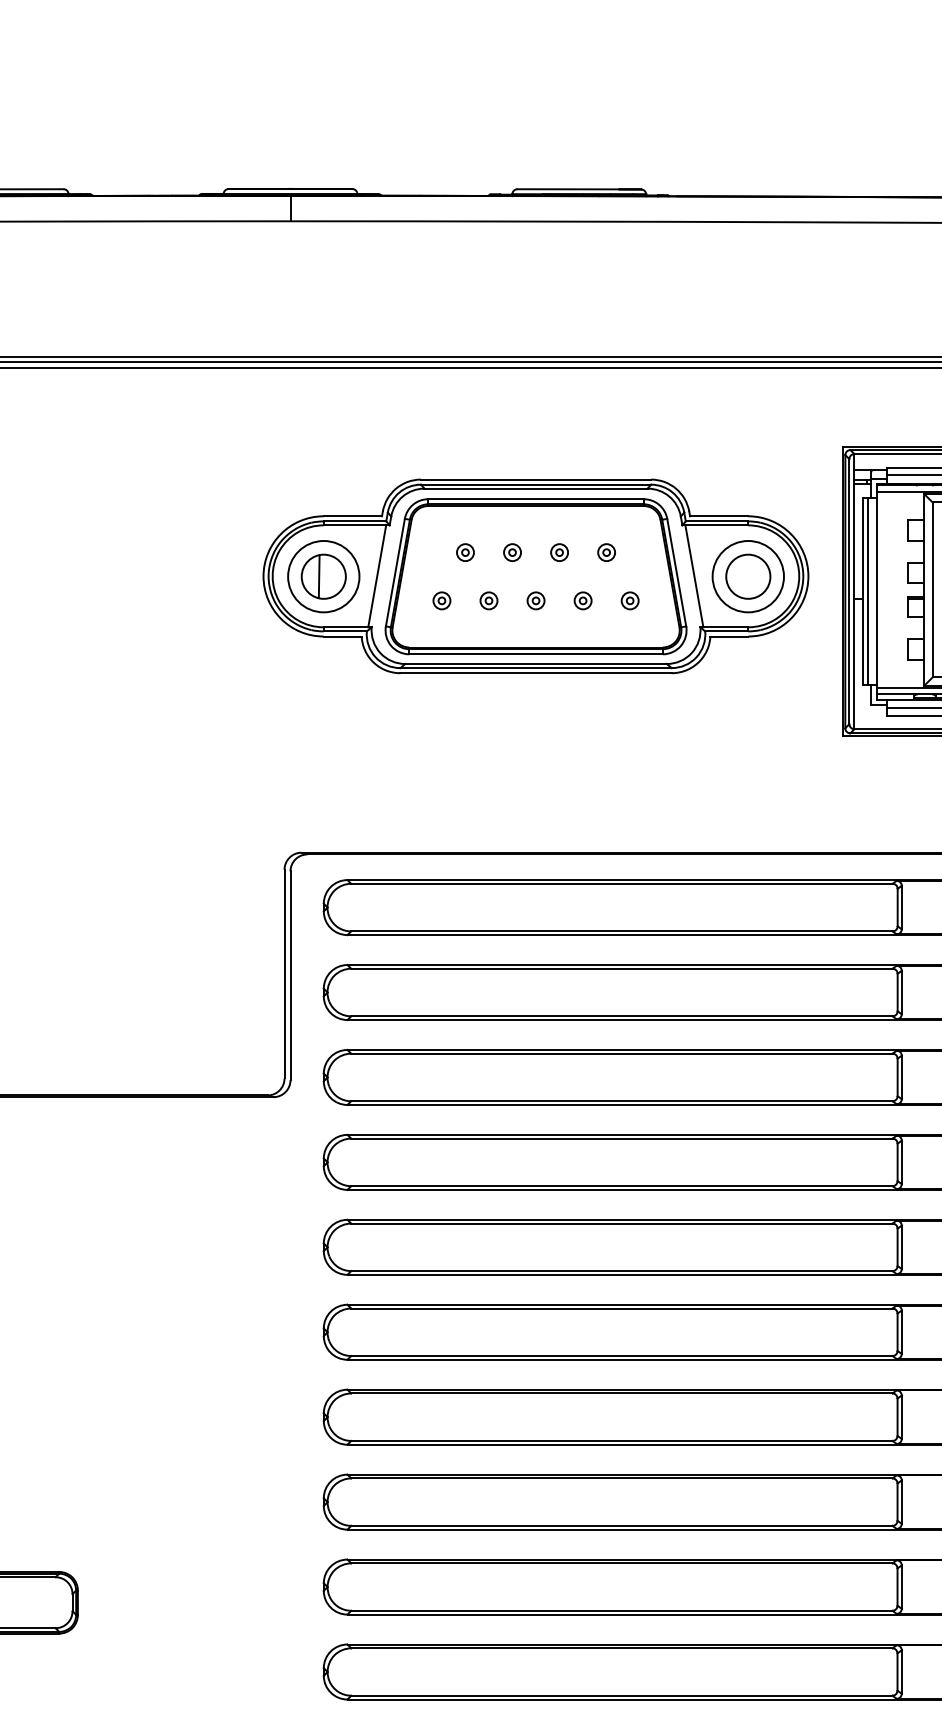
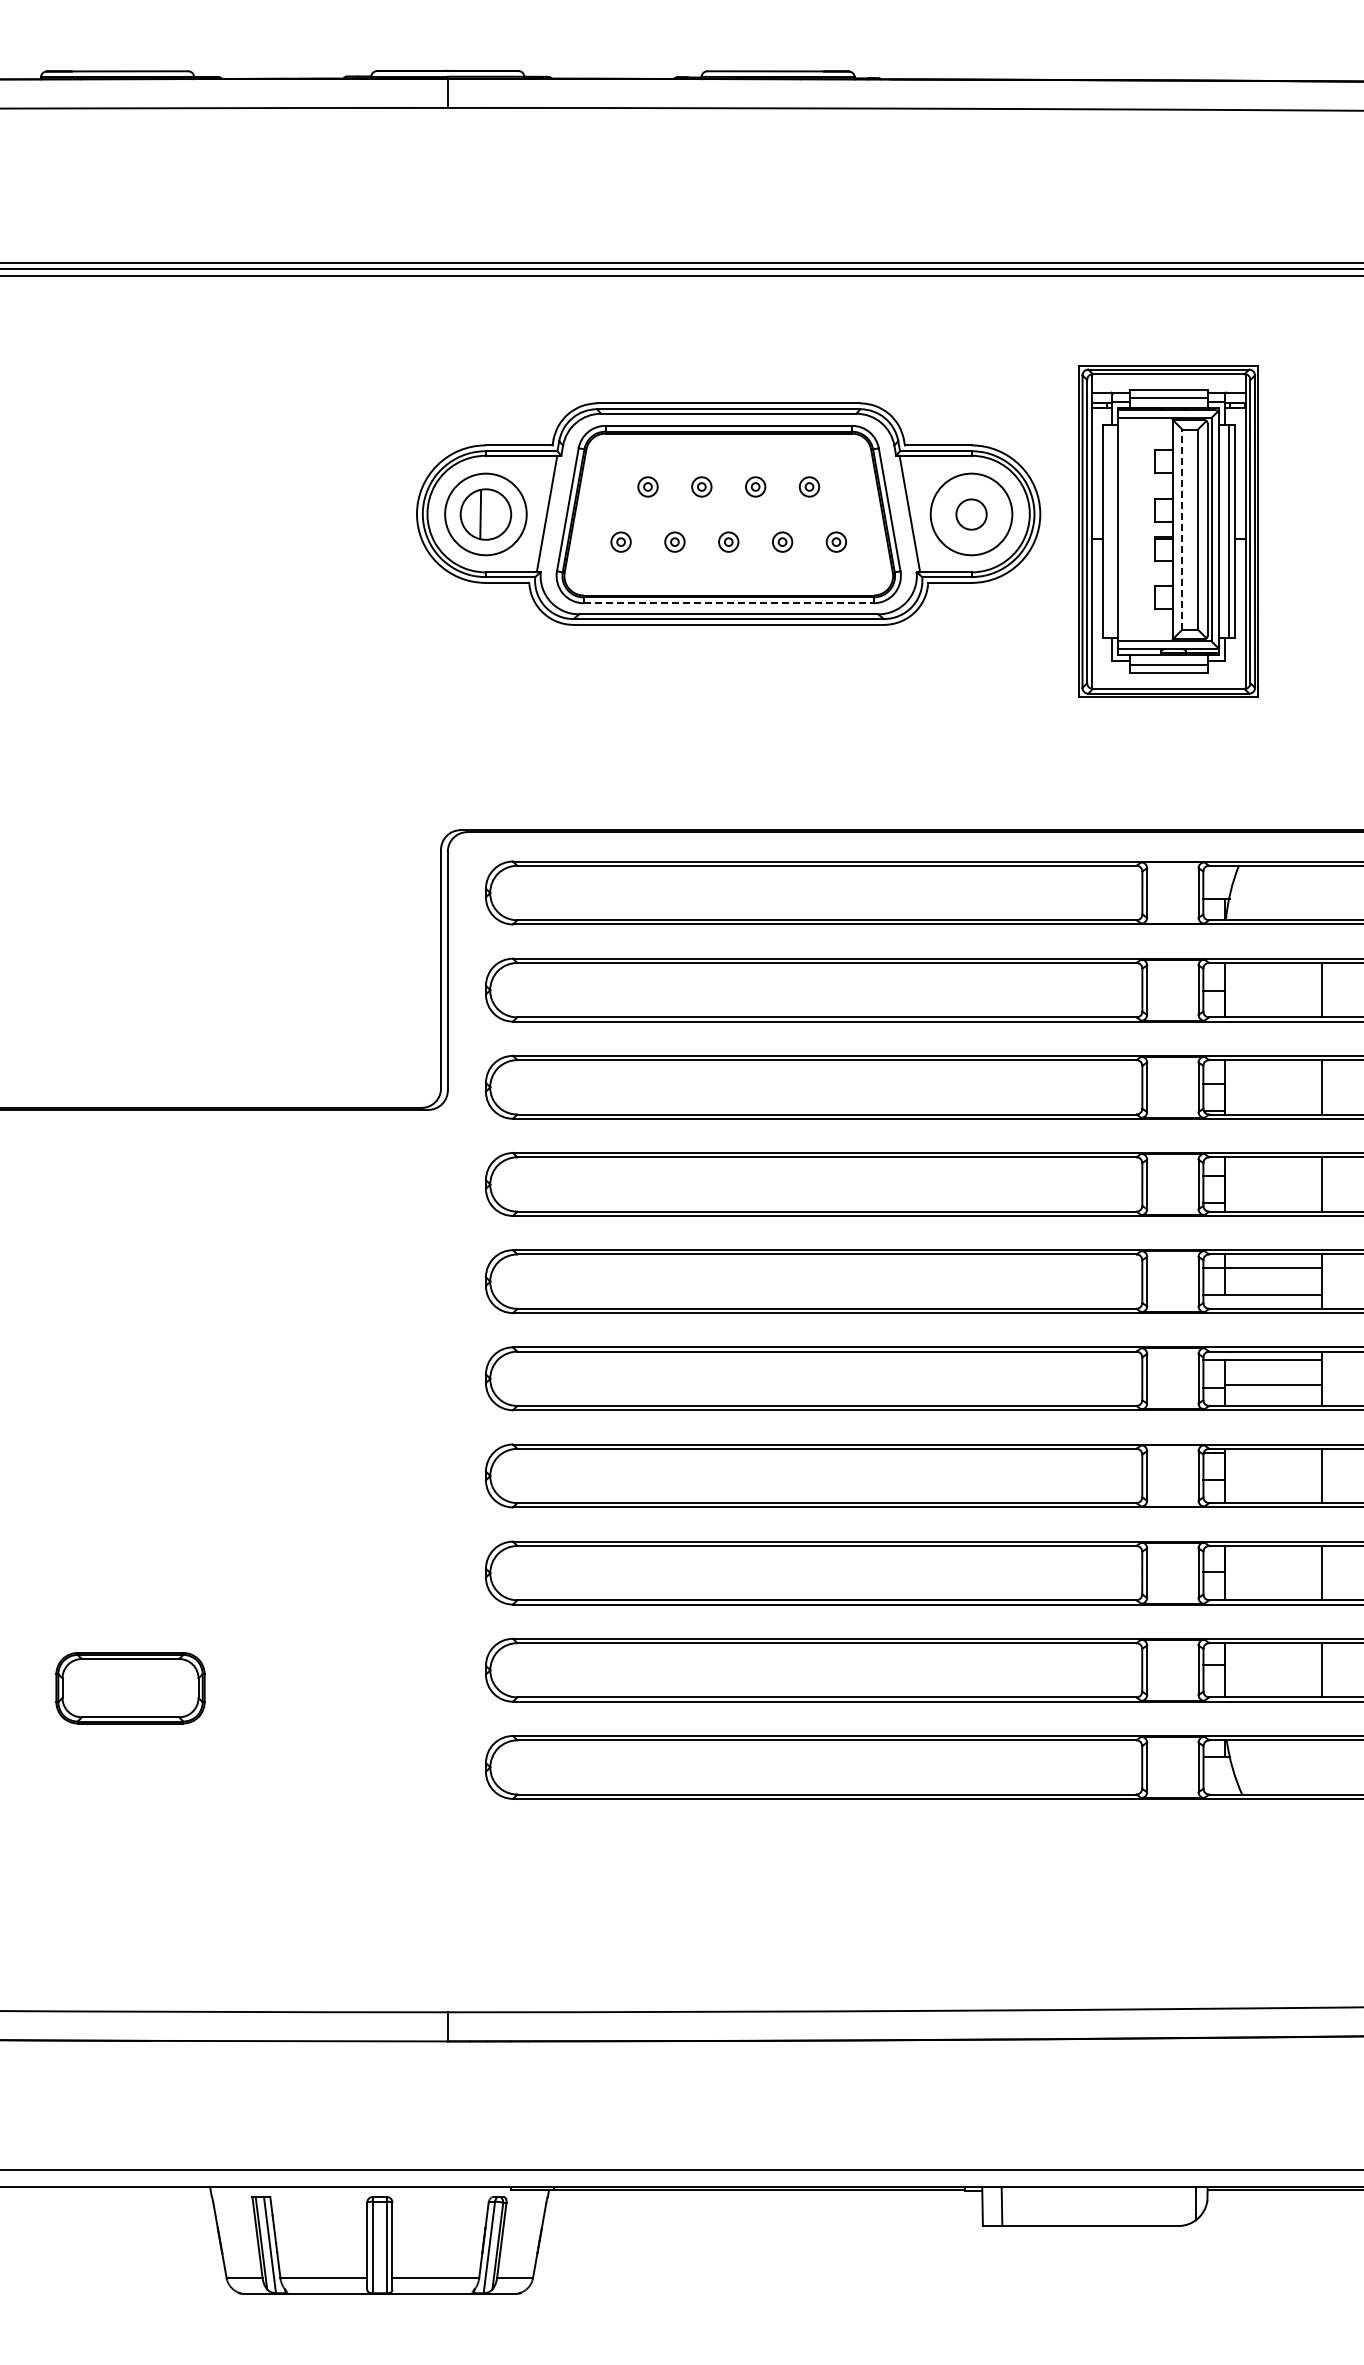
circle: (748, 576) -> (971, 514), size x0.6
line: (932, 589) -> (1182, 529), solid -> dashed
line: (868, 591) -> (1108, 531), removed
line: (535, 654) -> (728, 603), solid -> dashed

